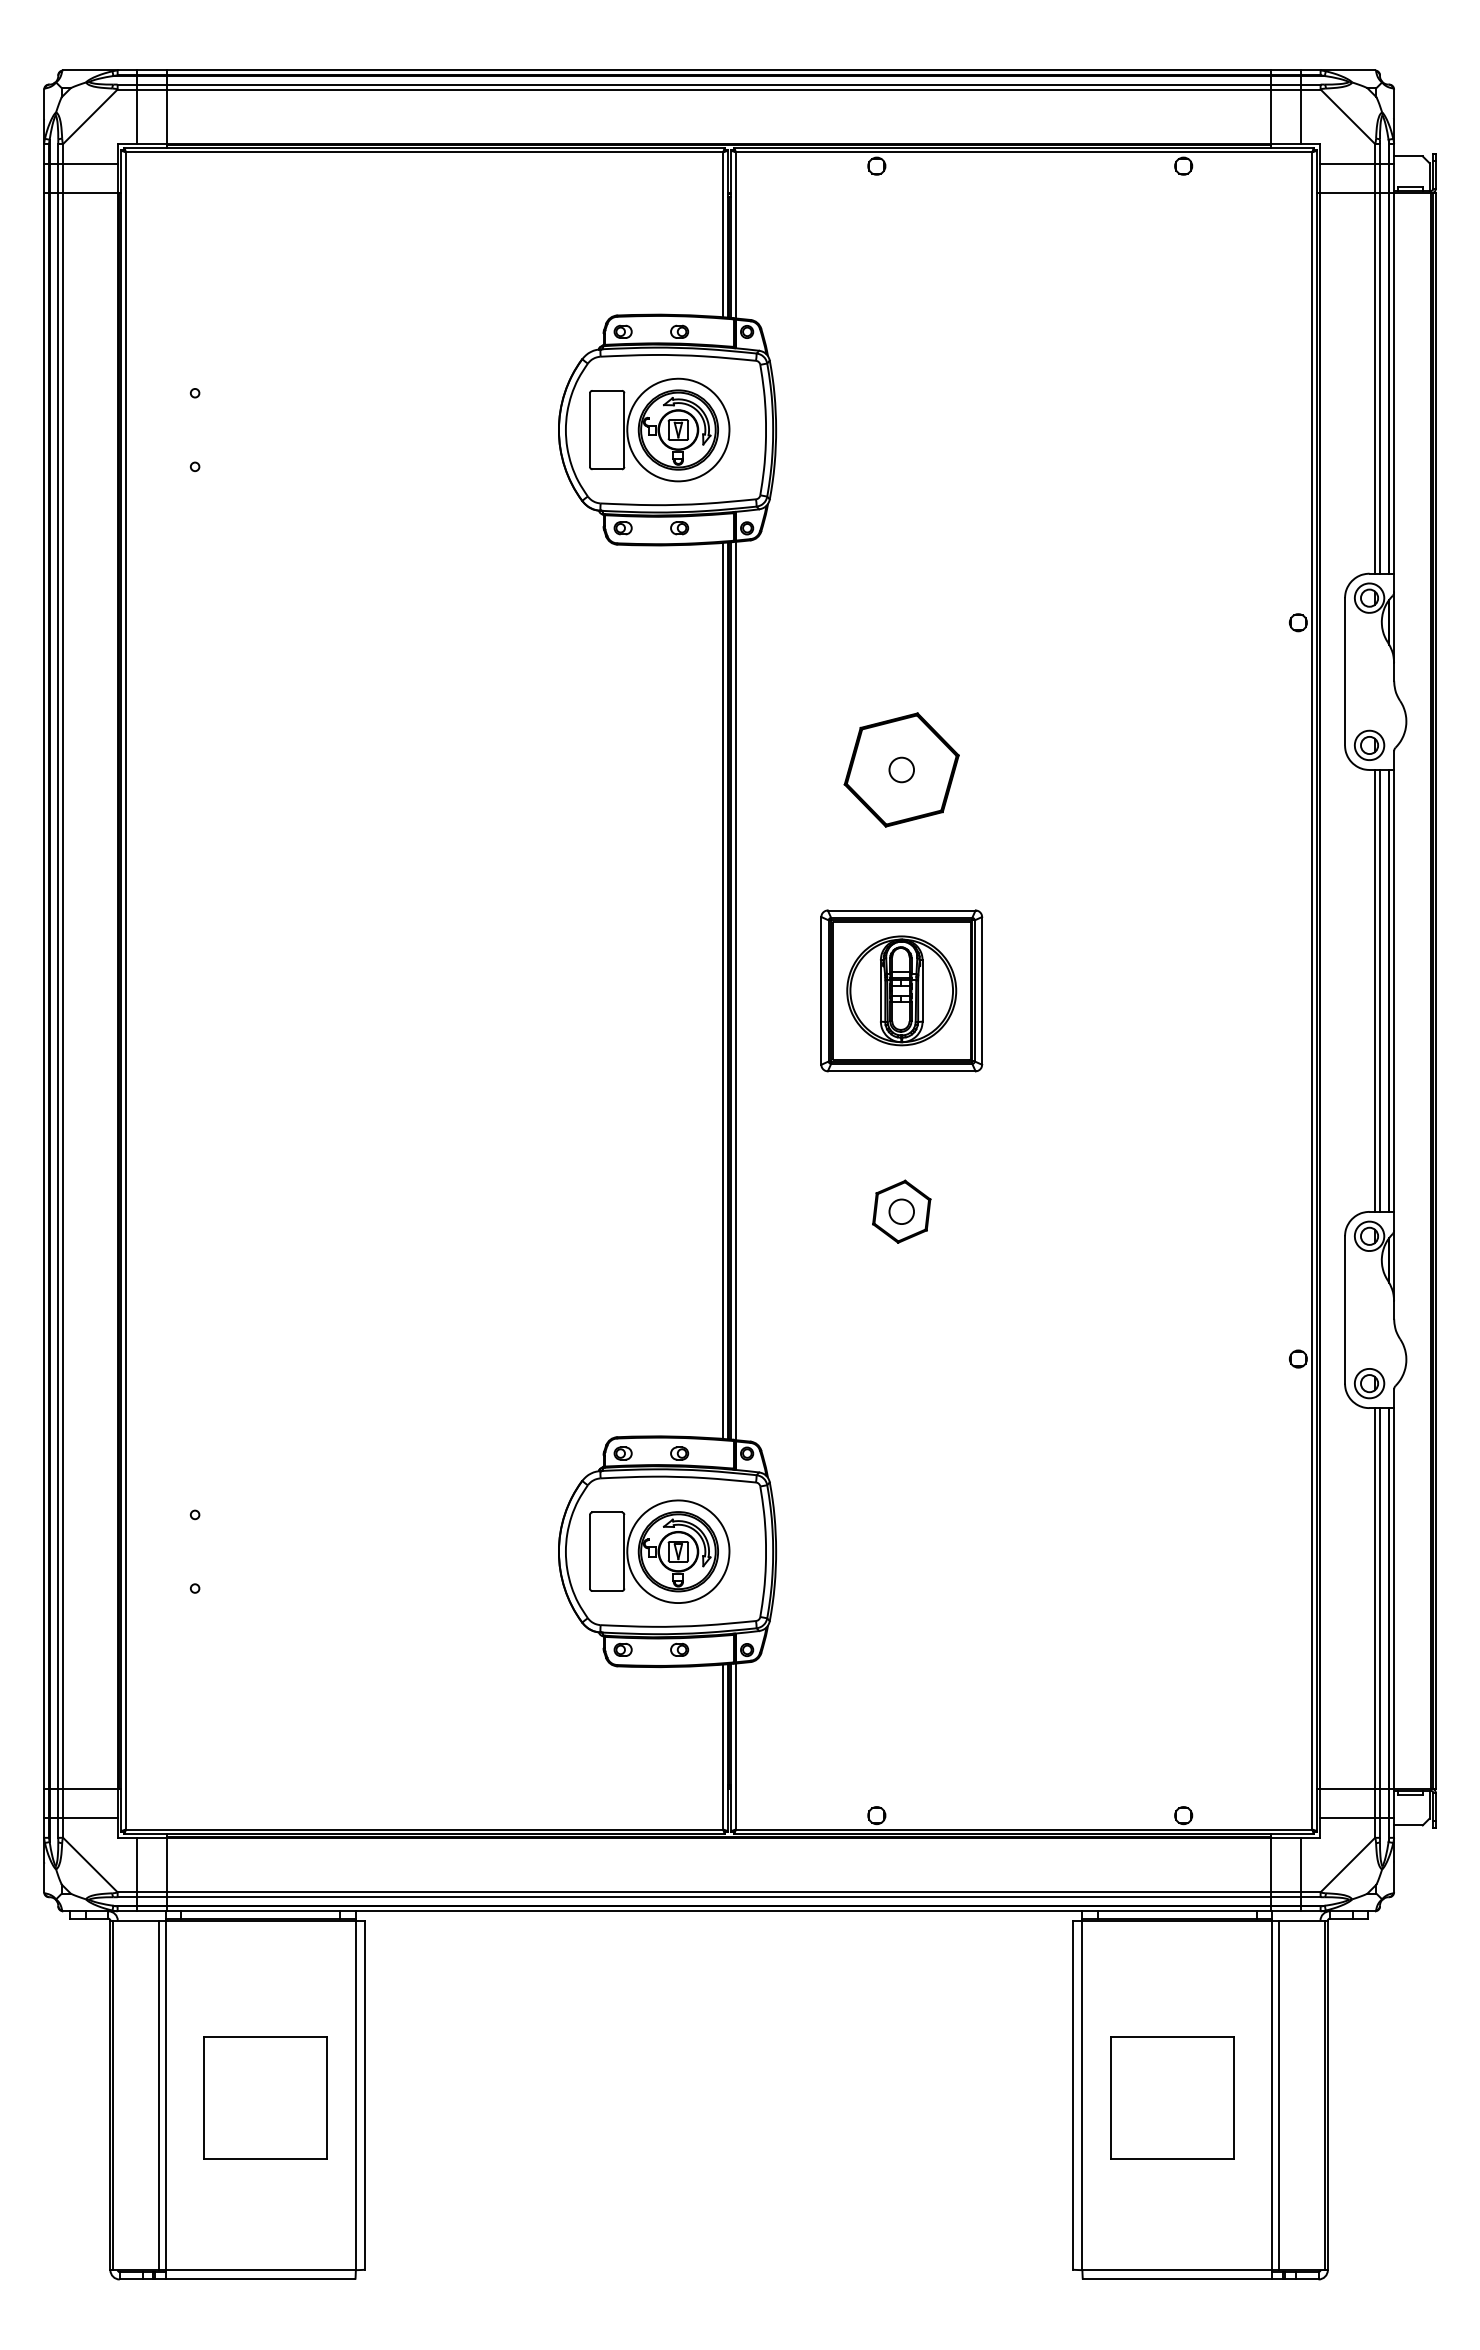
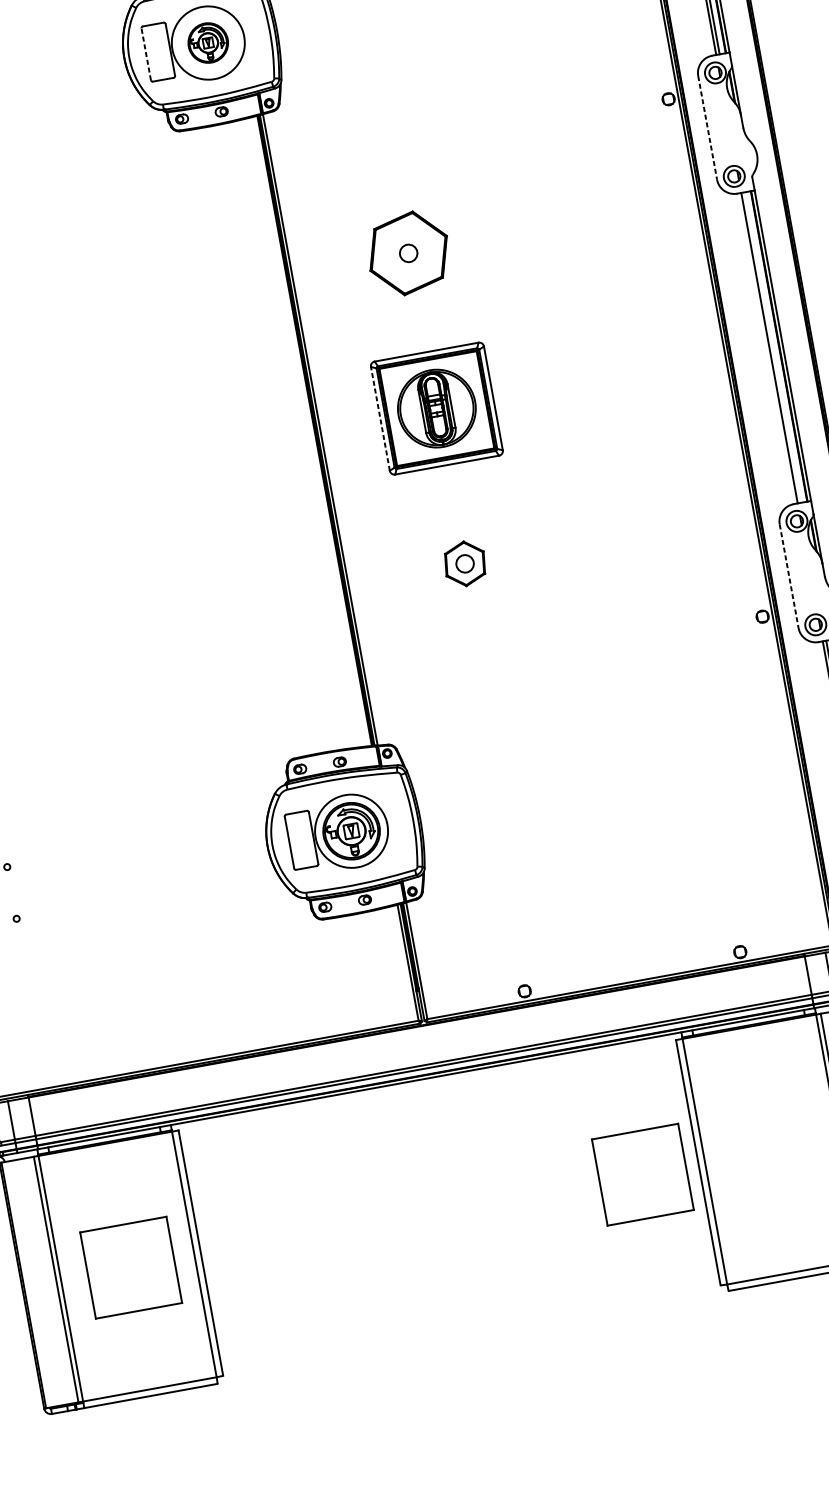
part: (677, 429) -> (207, 42), size x0.7
line: (590, 430) -> (146, 54), solid -> dashed
line: (1345, 671) -> (707, 127), solid -> dashed
line: (723, 990) -> (311, 431), removed
line: (821, 990) -> (380, 418), solid -> dashed
line: (1380, 990) -> (773, 347), removed
line: (1345, 1309) -> (789, 575), solid -> dashed
part: (1172, 2097) -> (642, 1174), moved

